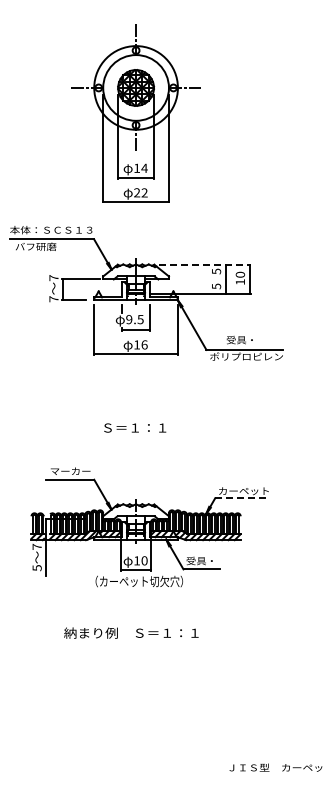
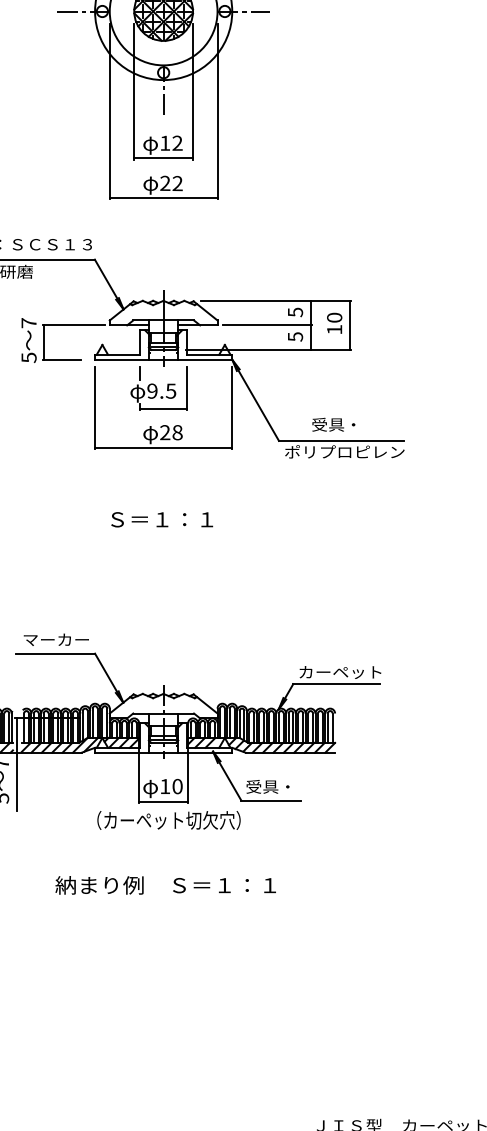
text: (144, 167) -> (177, 141), 14 -> 12
line: (204, 264) -> (275, 300), dashed -> solid
line: (199, 279) -> (267, 325), added
text: (53, 299) -> (28, 358), 7 -> 5
text: (140, 344) -> (170, 431), 16 -> 28
text: (135, 427) -> (162, 518), moved
line: (242, 498) -> (338, 684), dashed -> solid
text: (131, 632) -> (165, 884), moved

